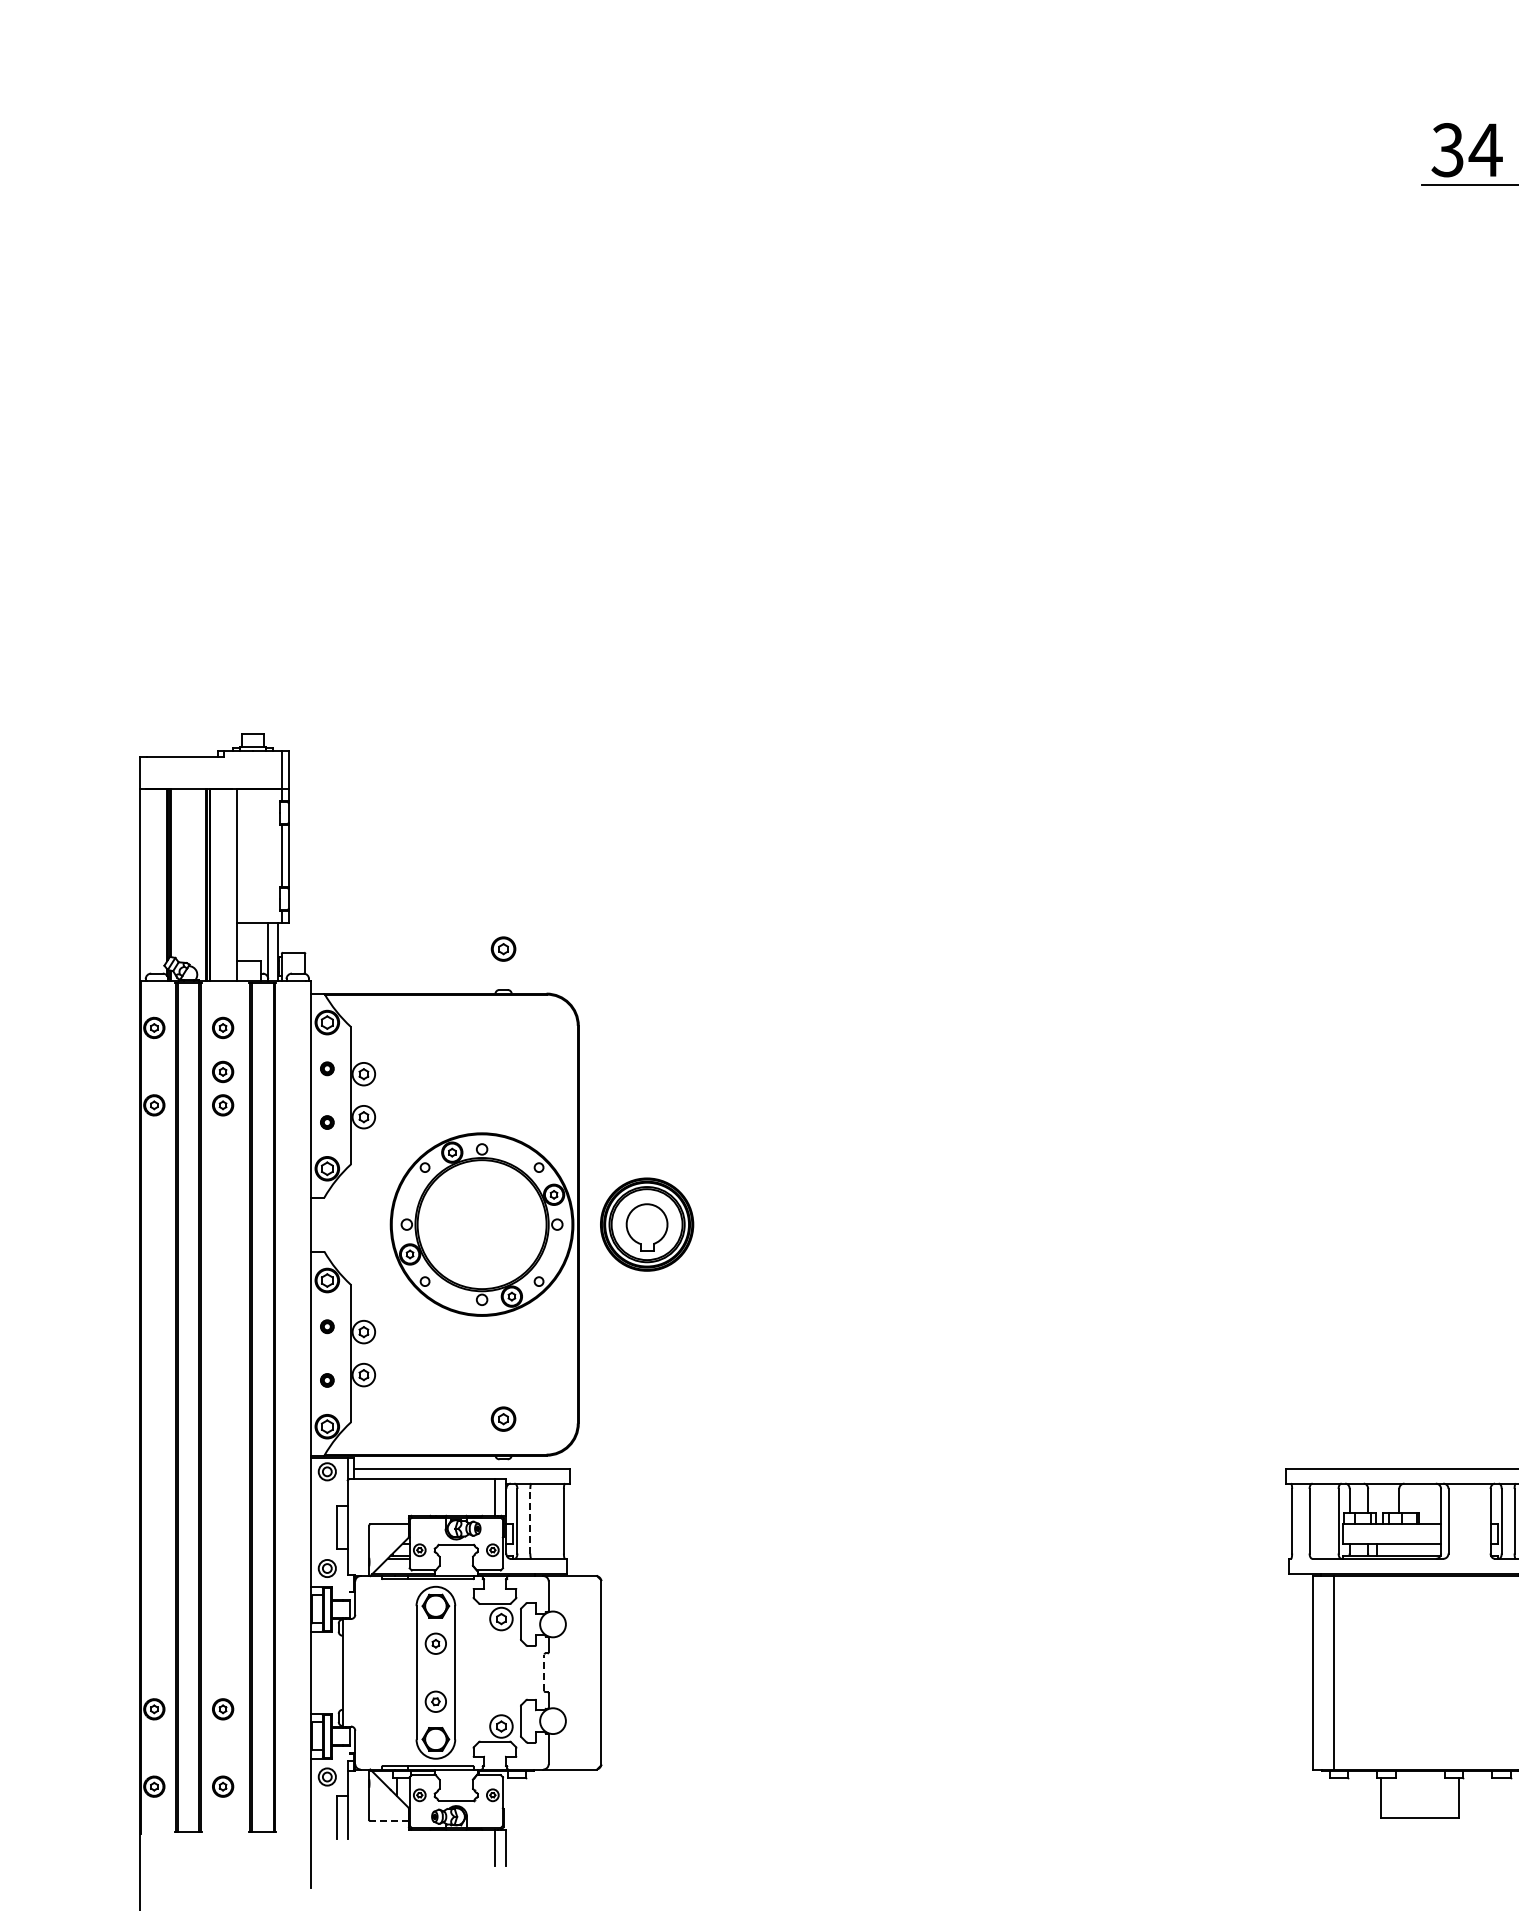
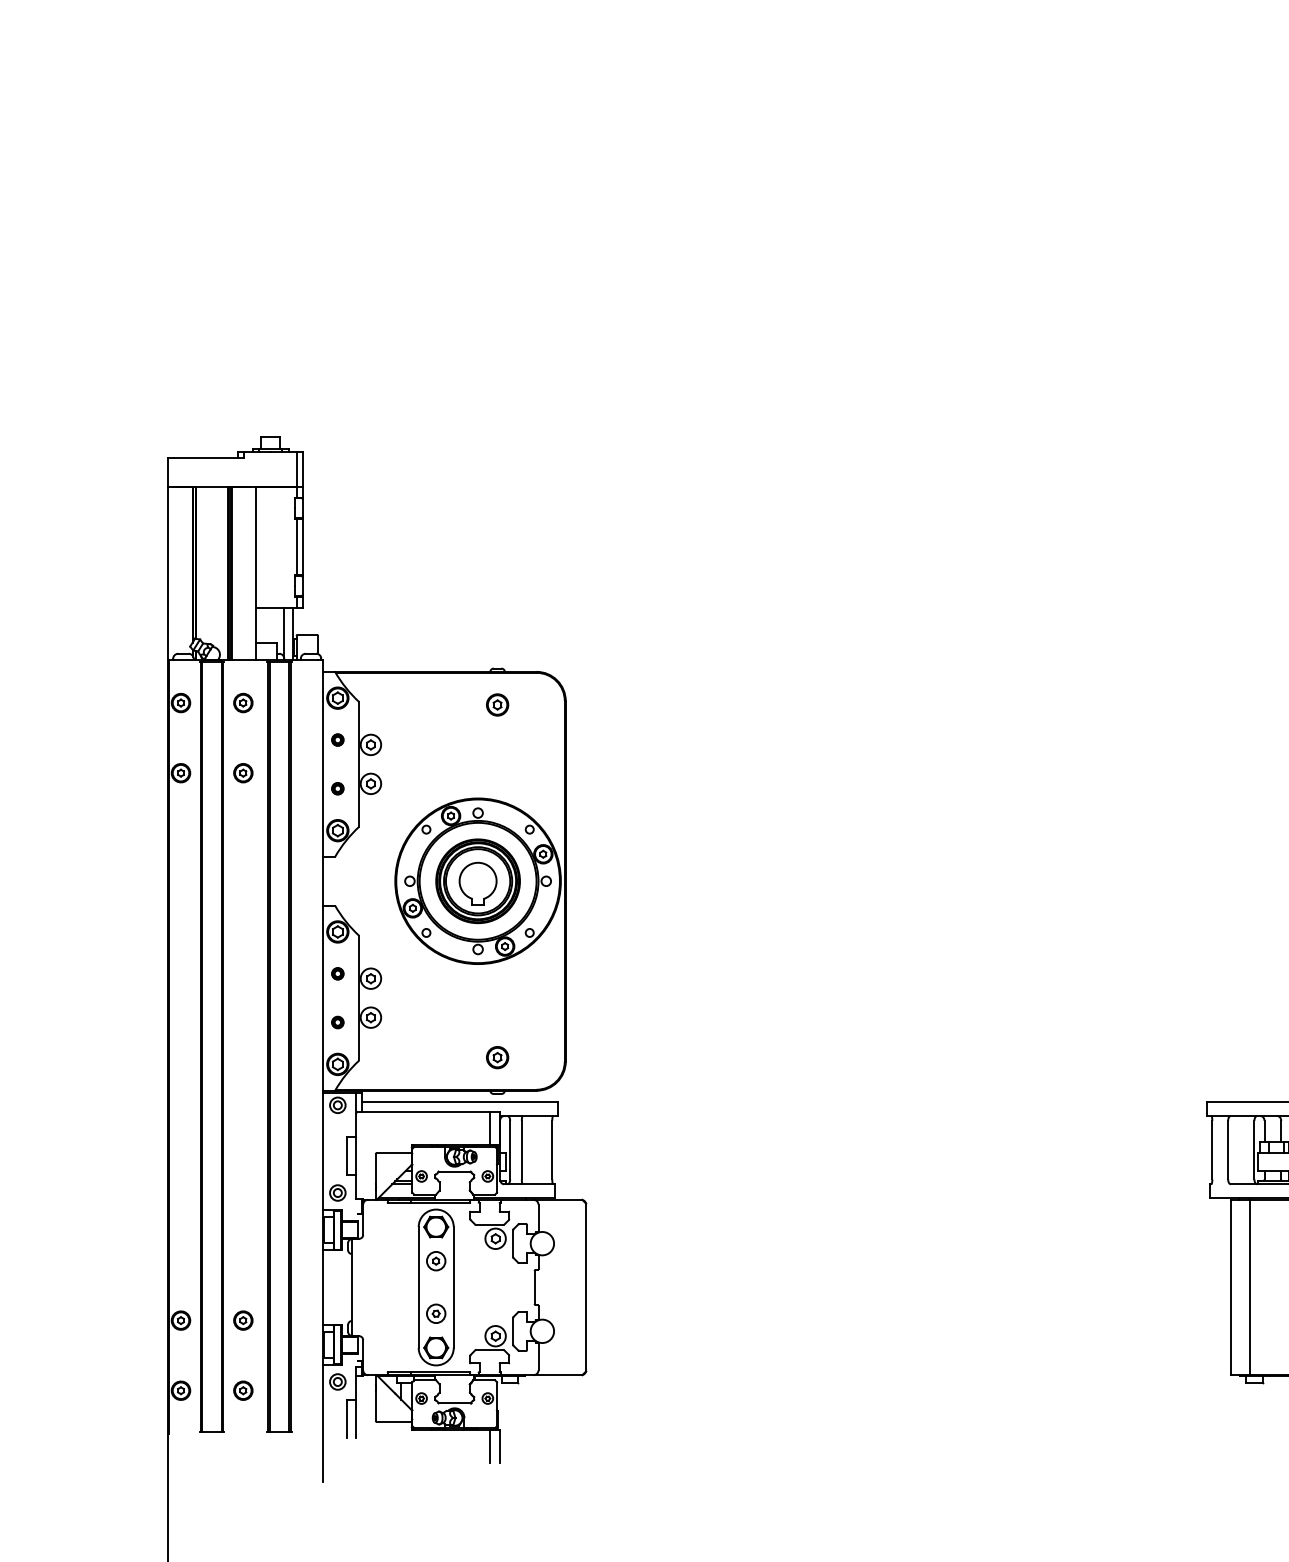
part: (503, 948) -> (497, 704), moved
part: (223, 1071) -> (243, 742), removed
part: (647, 1224) -> (478, 881), moved
line: (530, 1520) -> (521, 1149), dashed -> solid
line: (544, 1672) -> (534, 1287), dashed -> solid
line: (389, 1821) -> (394, 1422), dashed -> solid

